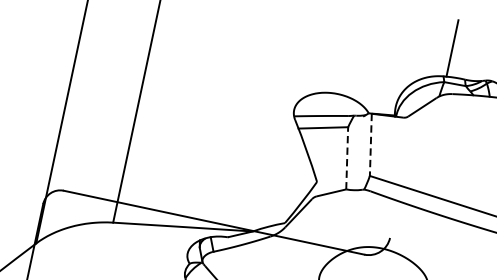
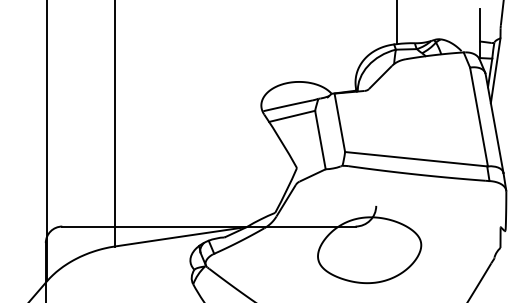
line: (370, 144) -> (339, 122), dashed -> solid
line: (347, 158) -> (320, 140), dashed -> solid

